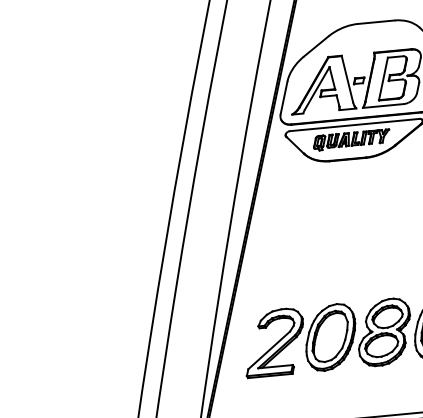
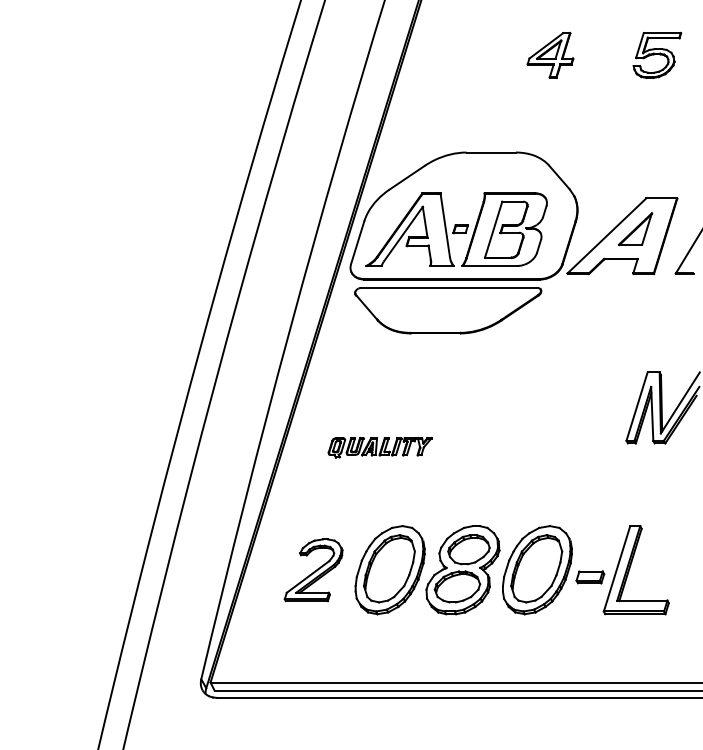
part: (351, 139) -> (379, 447), moved
part: (274, 343) -> (313, 570), size x0.7

